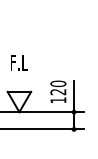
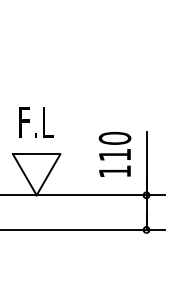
text: (19, 62) -> (36, 121), moved
text: (58, 92) -> (115, 155), 120 -> 110

